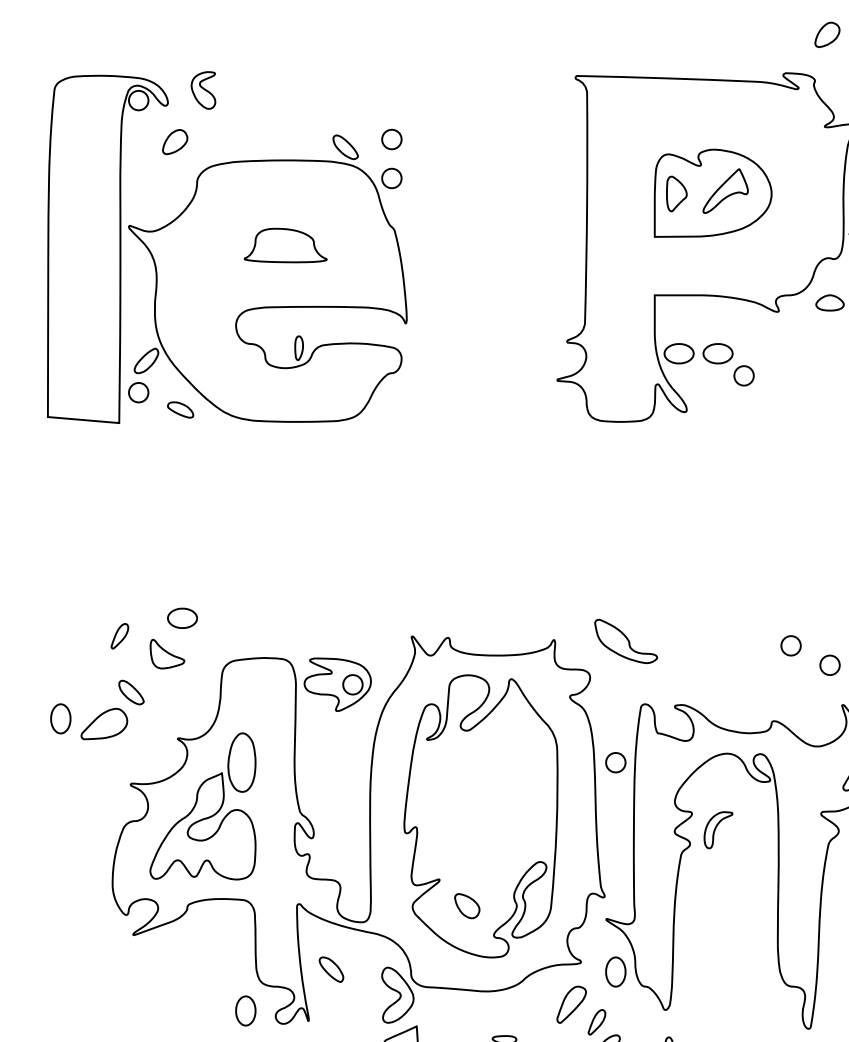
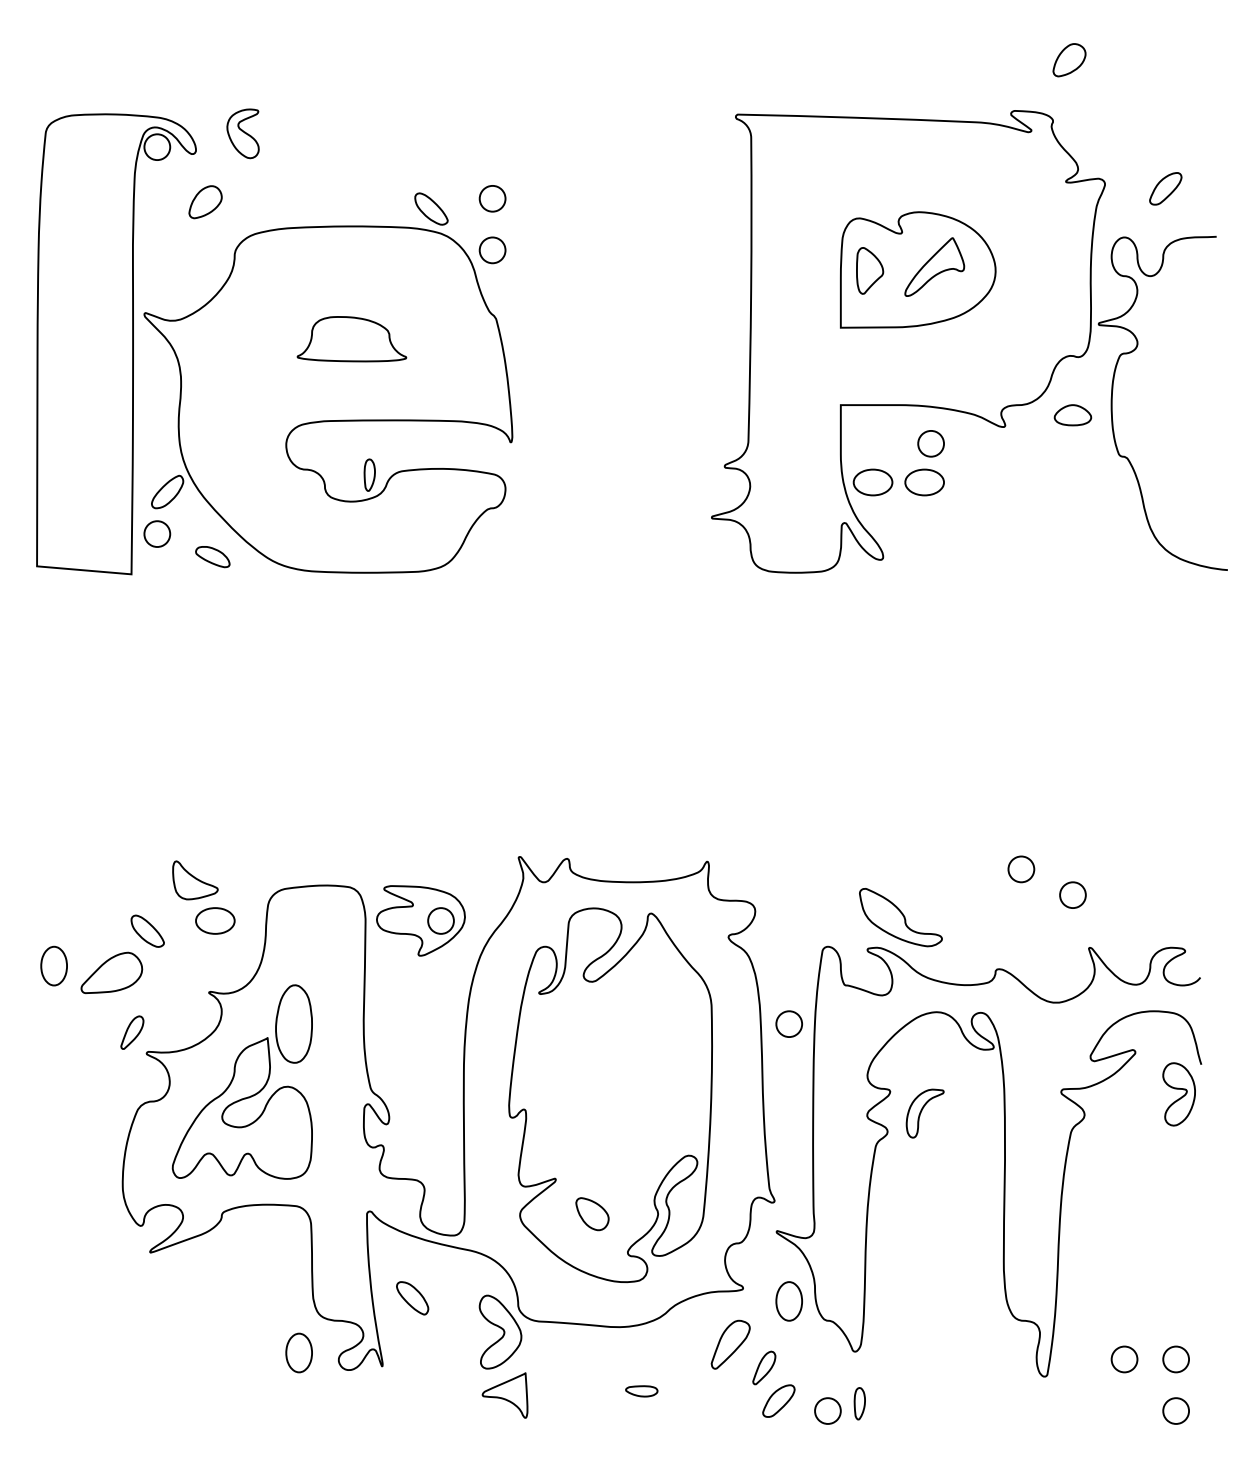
part: (743, 375) -> (930, 443), moved
part: (182, 617) -> (215, 920), moved
part: (119, 636) -> (132, 1032), moved
part: (625, 641) -> (900, 917), moved

